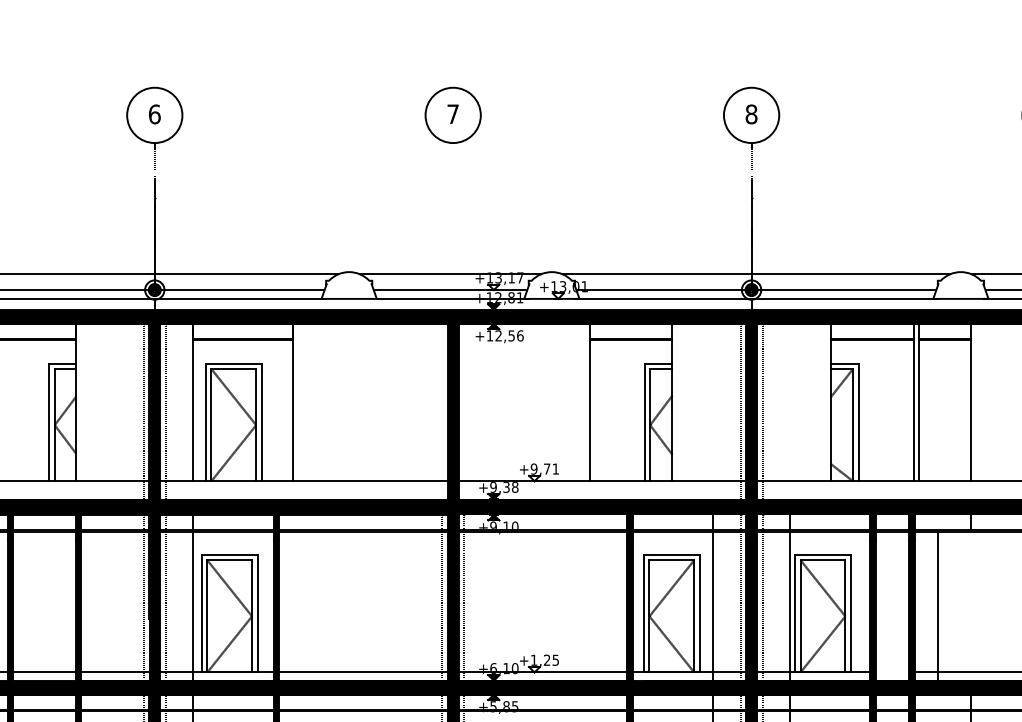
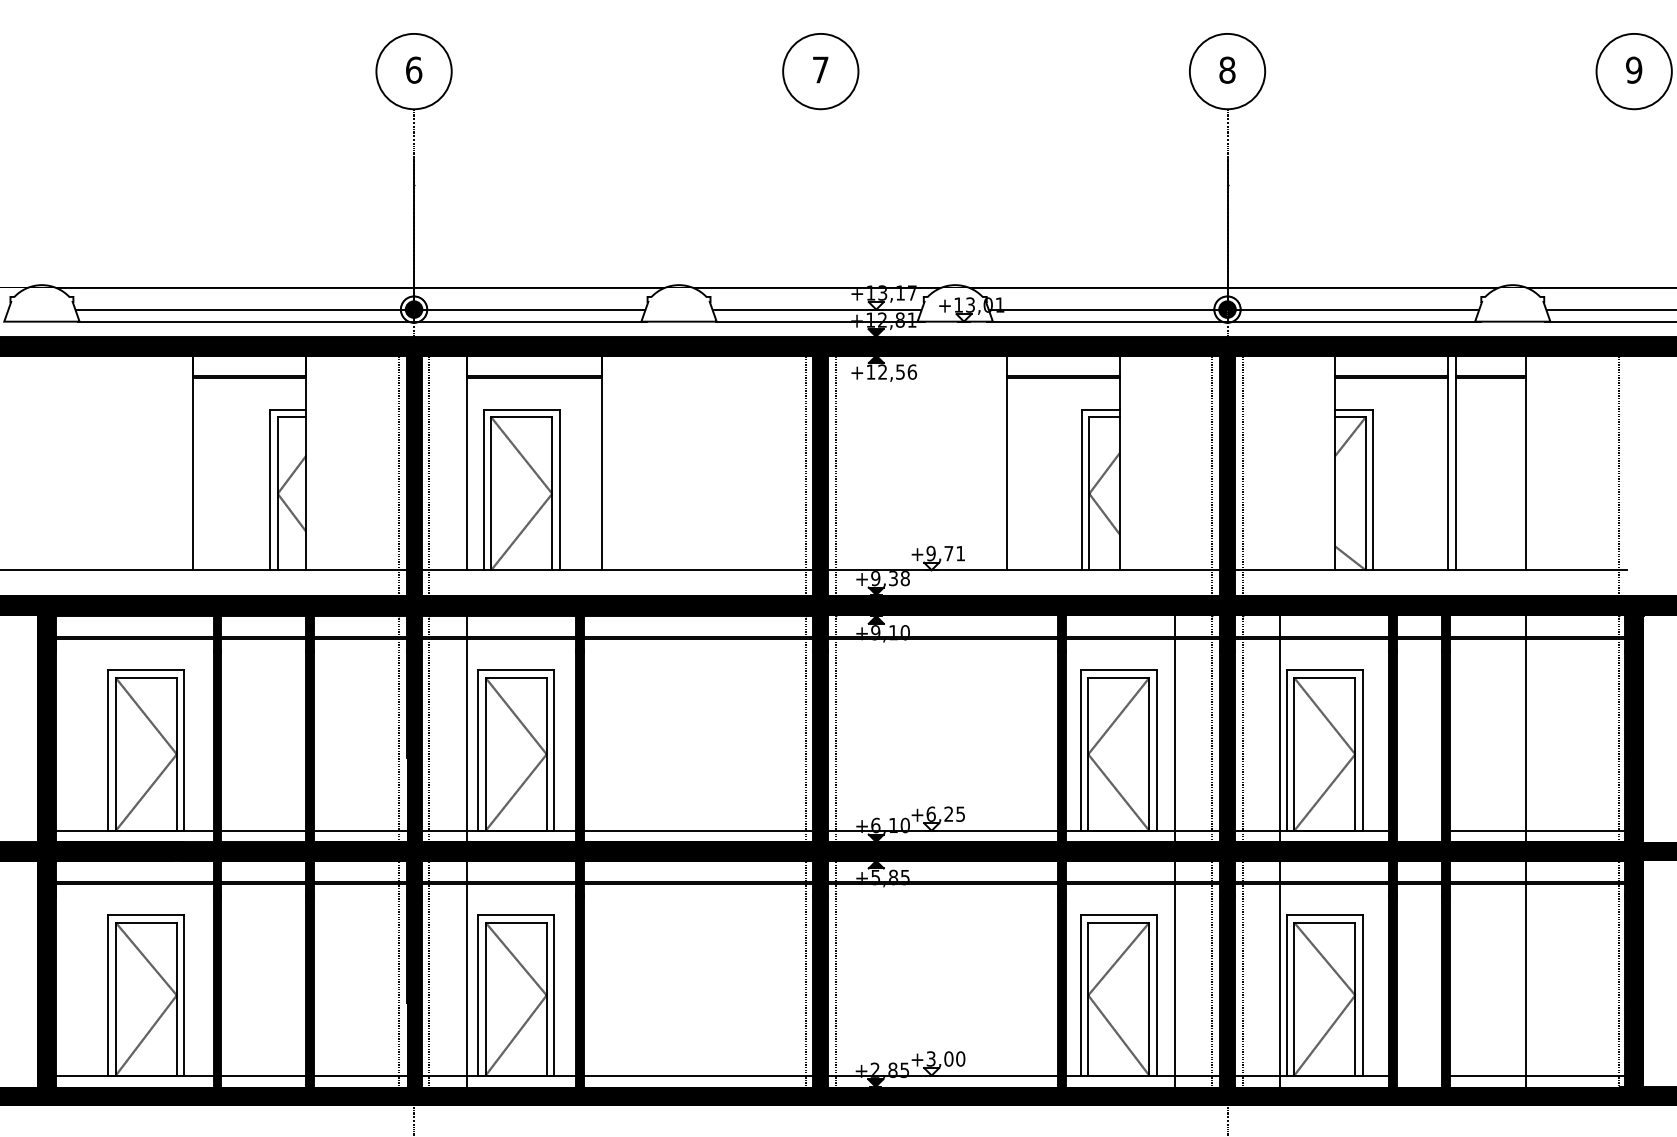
line: (441, 411) -> (805, 475), added
line: (463, 411) -> (835, 475), added
line: (937, 606) -> (1526, 740), moved
text: (533, 659) -> (930, 813), +1,25 -> +6,25

